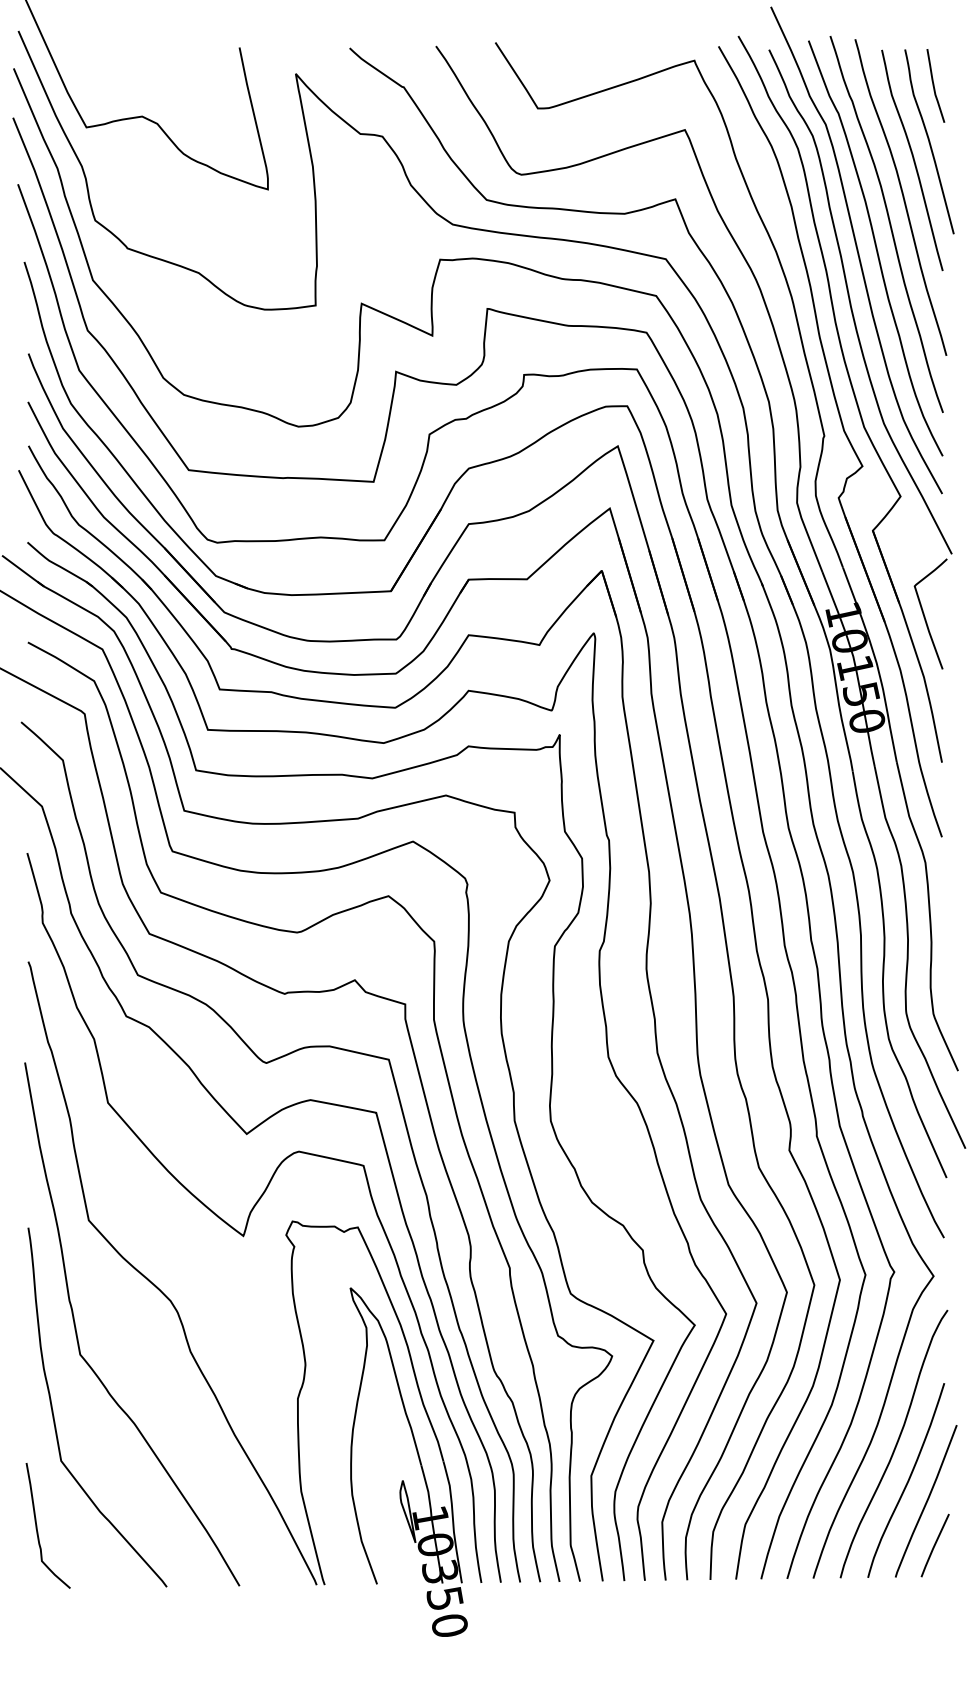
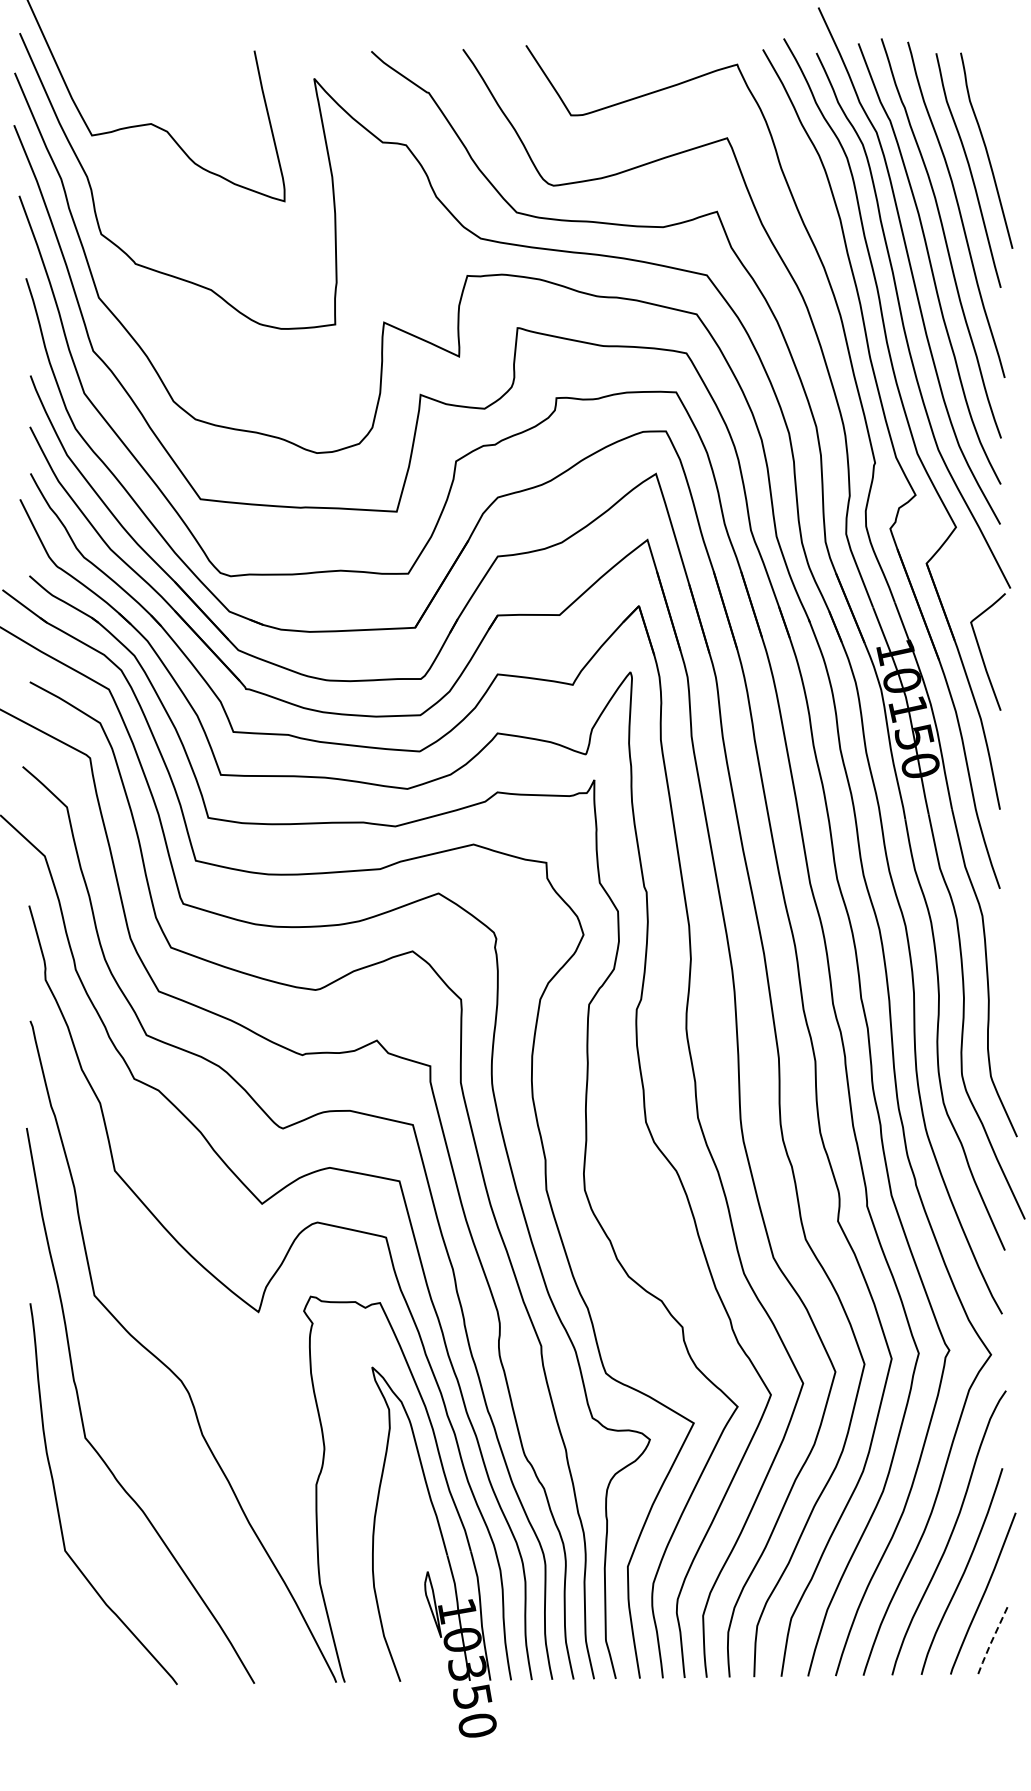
curve: (934, 85) -> (992, 91), removed
curve: (37, 1528) -> (40, 1622), removed
line: (933, 1547) -> (991, 1642), solid -> dashed

